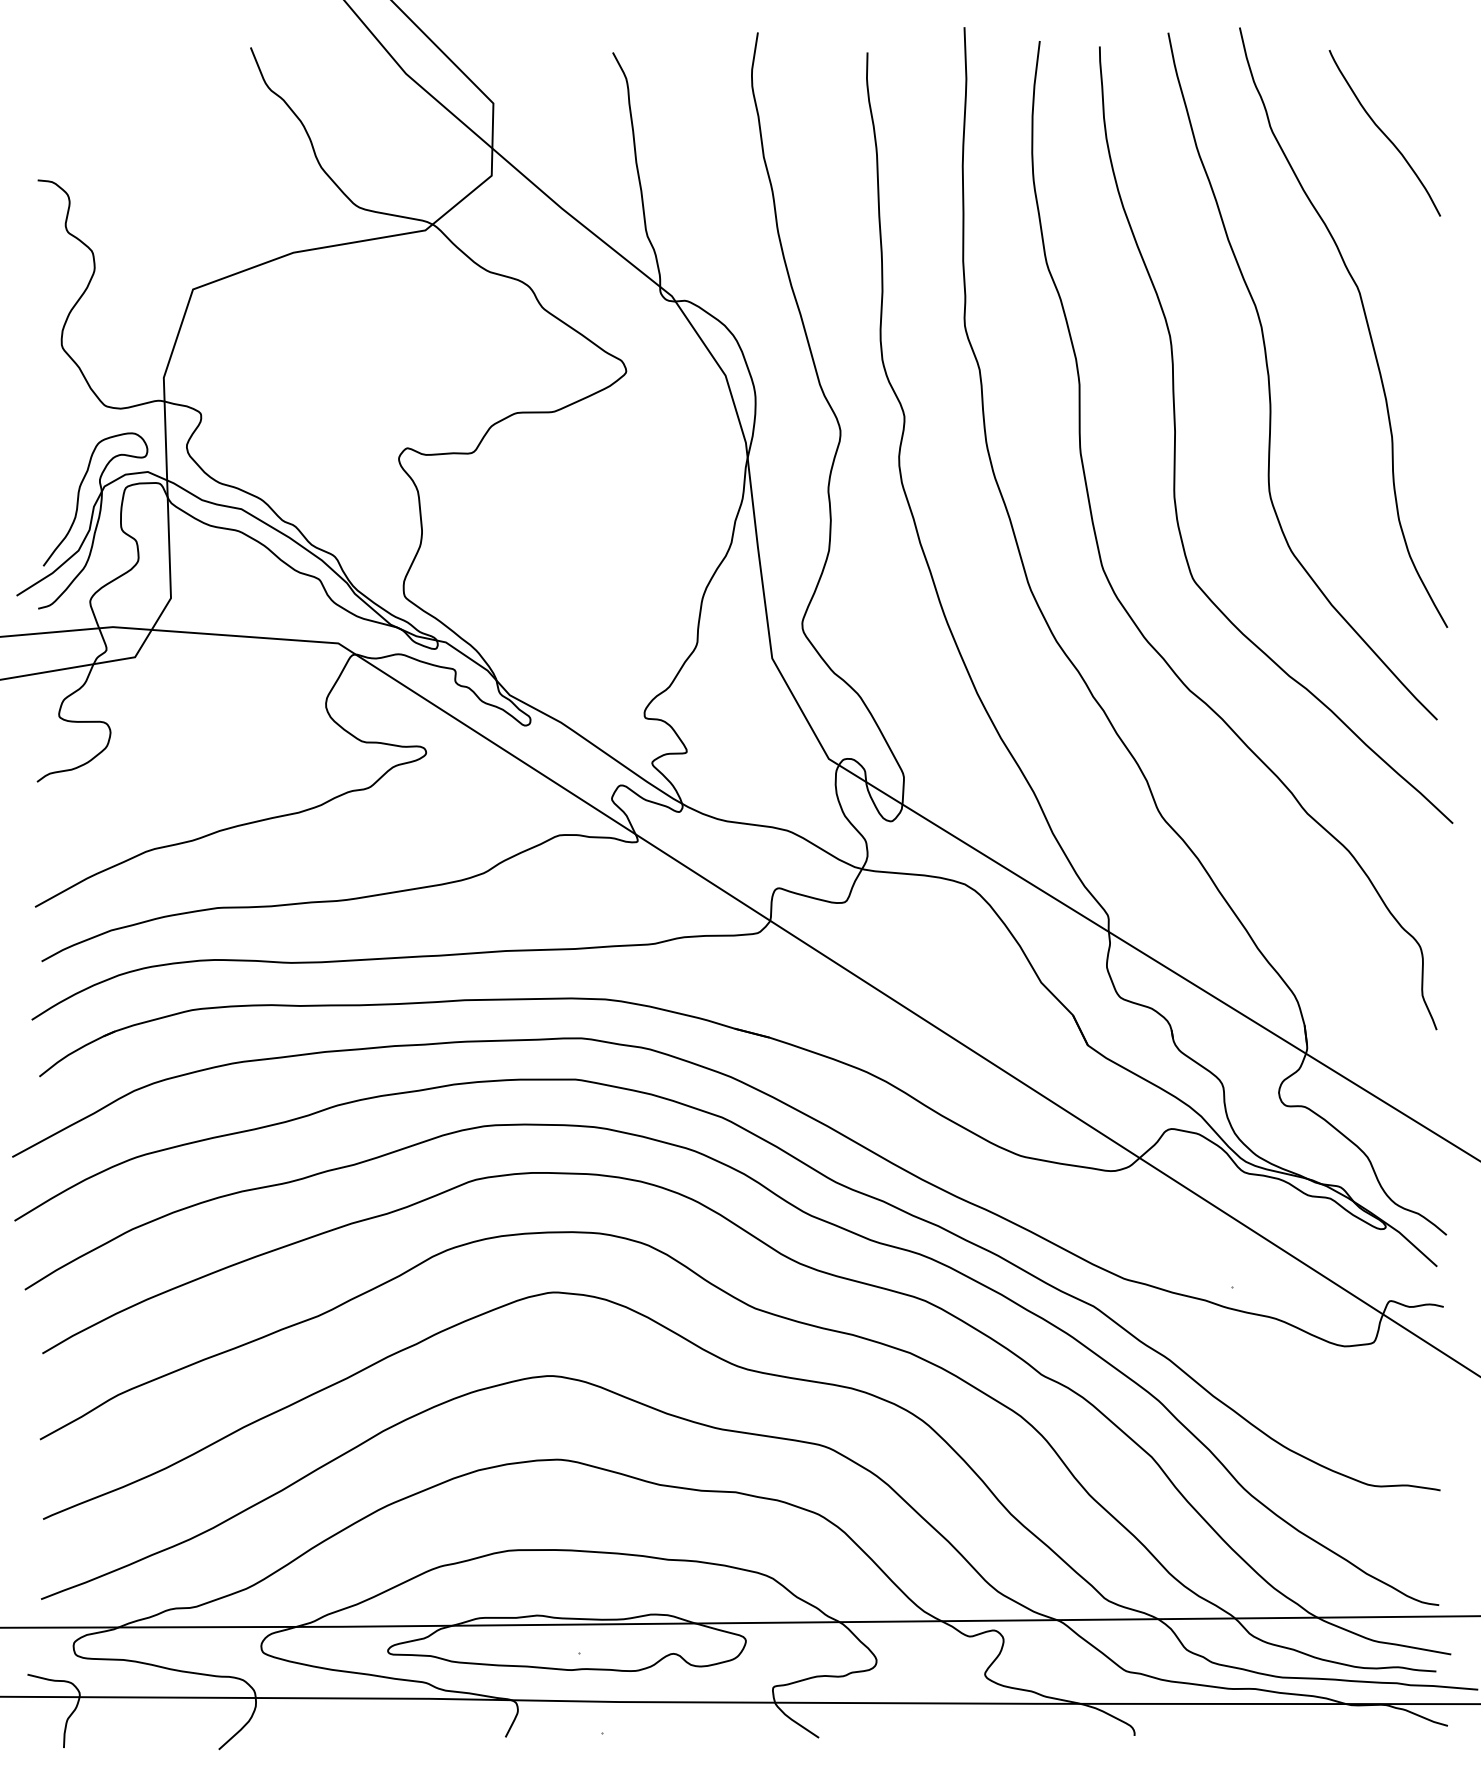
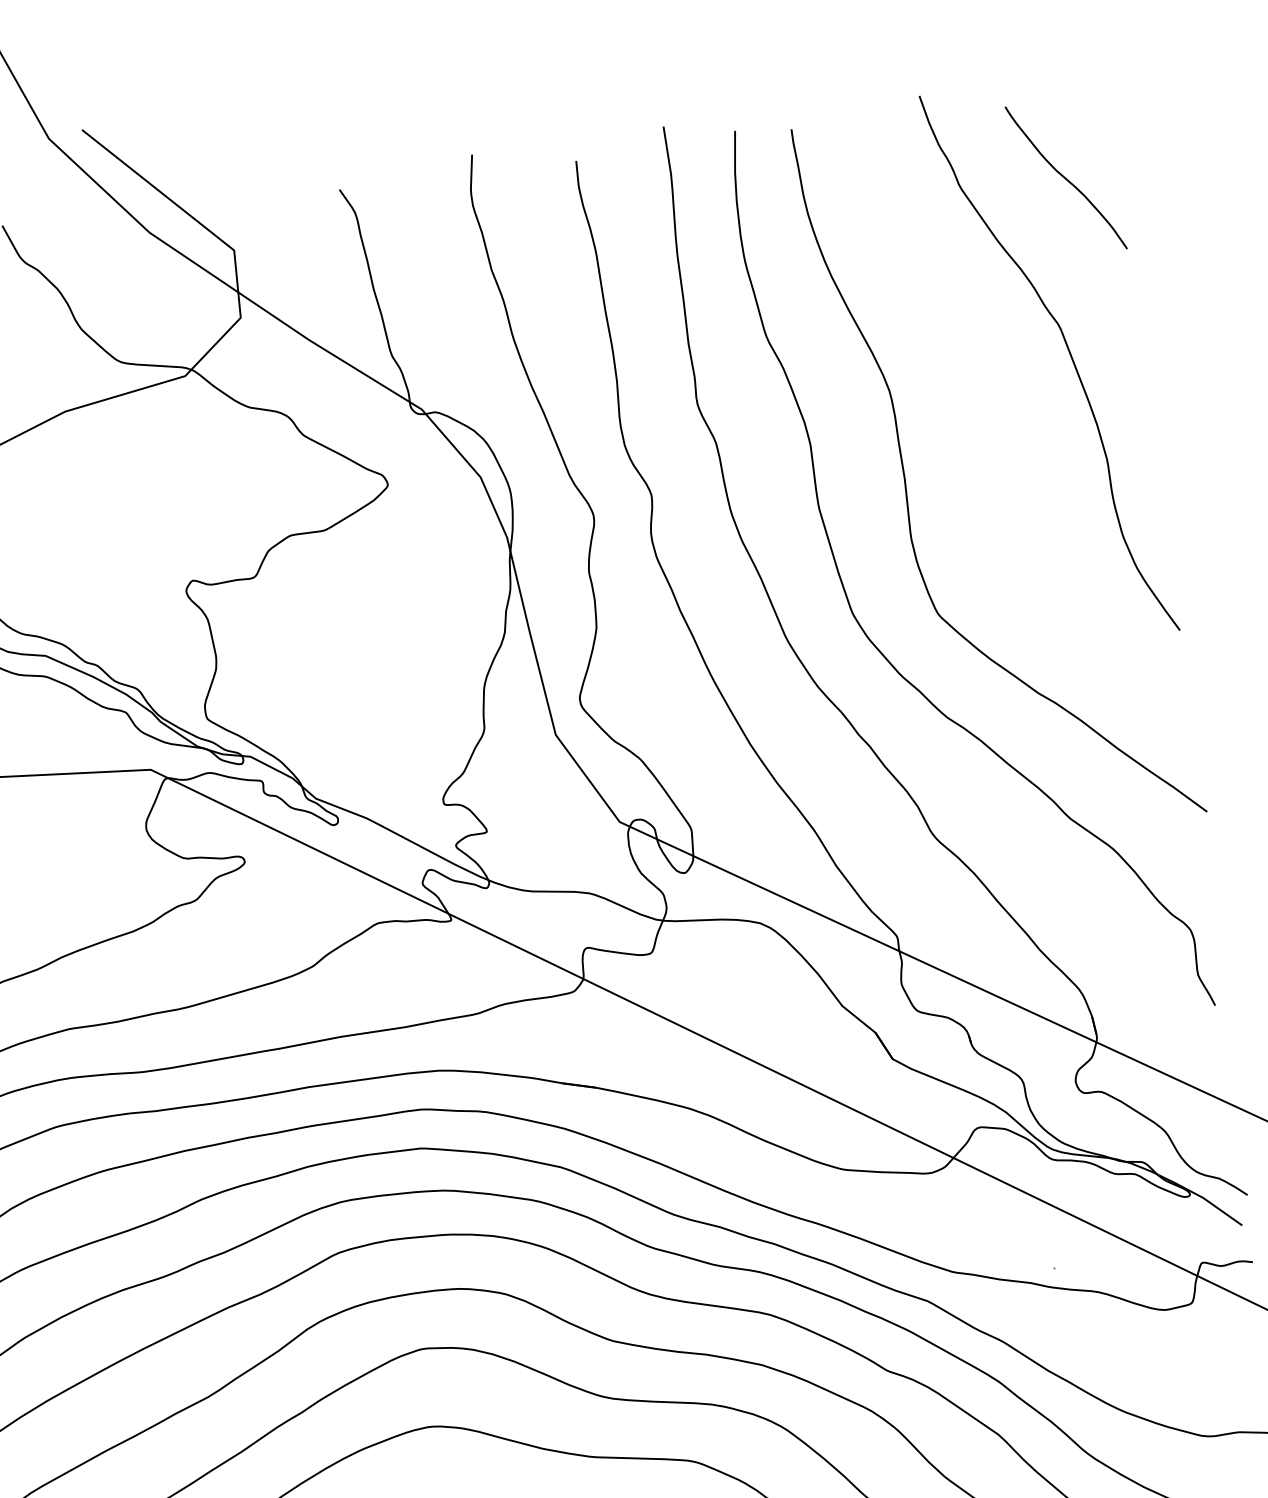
curve: (1269, 376) -> (986, 416), removed

